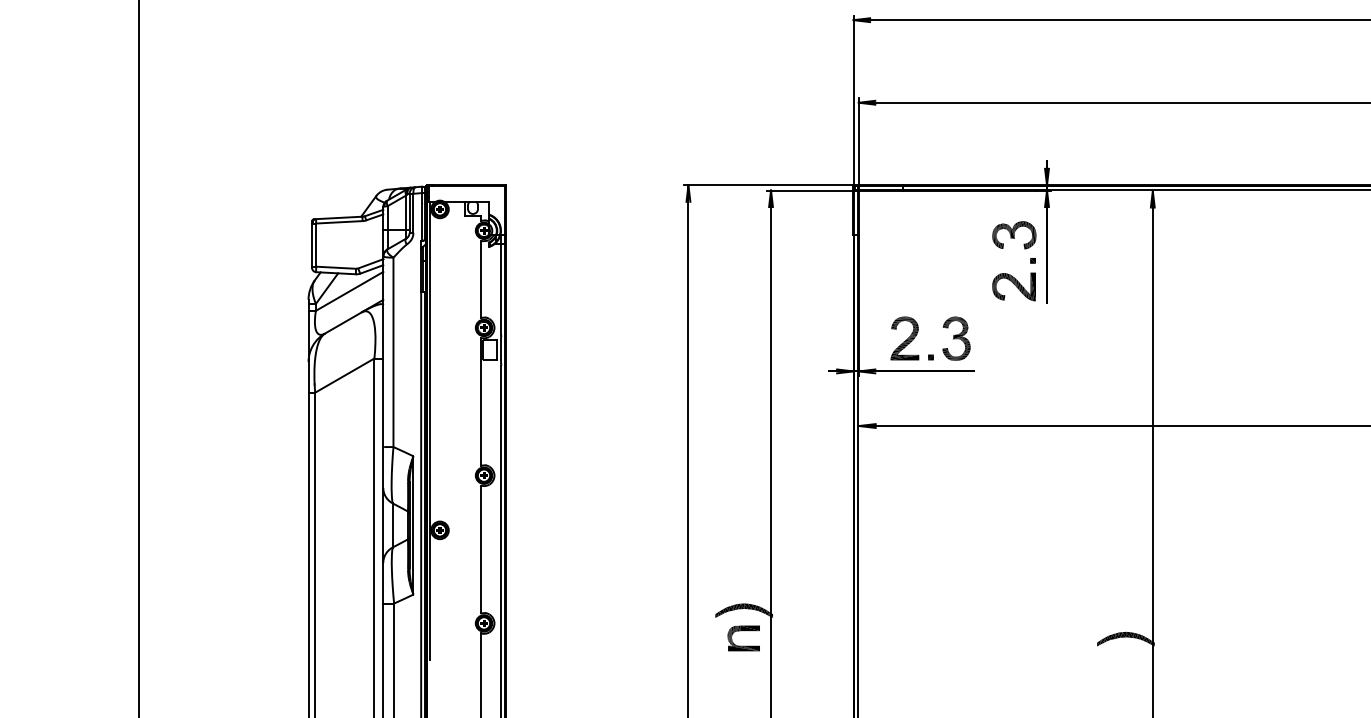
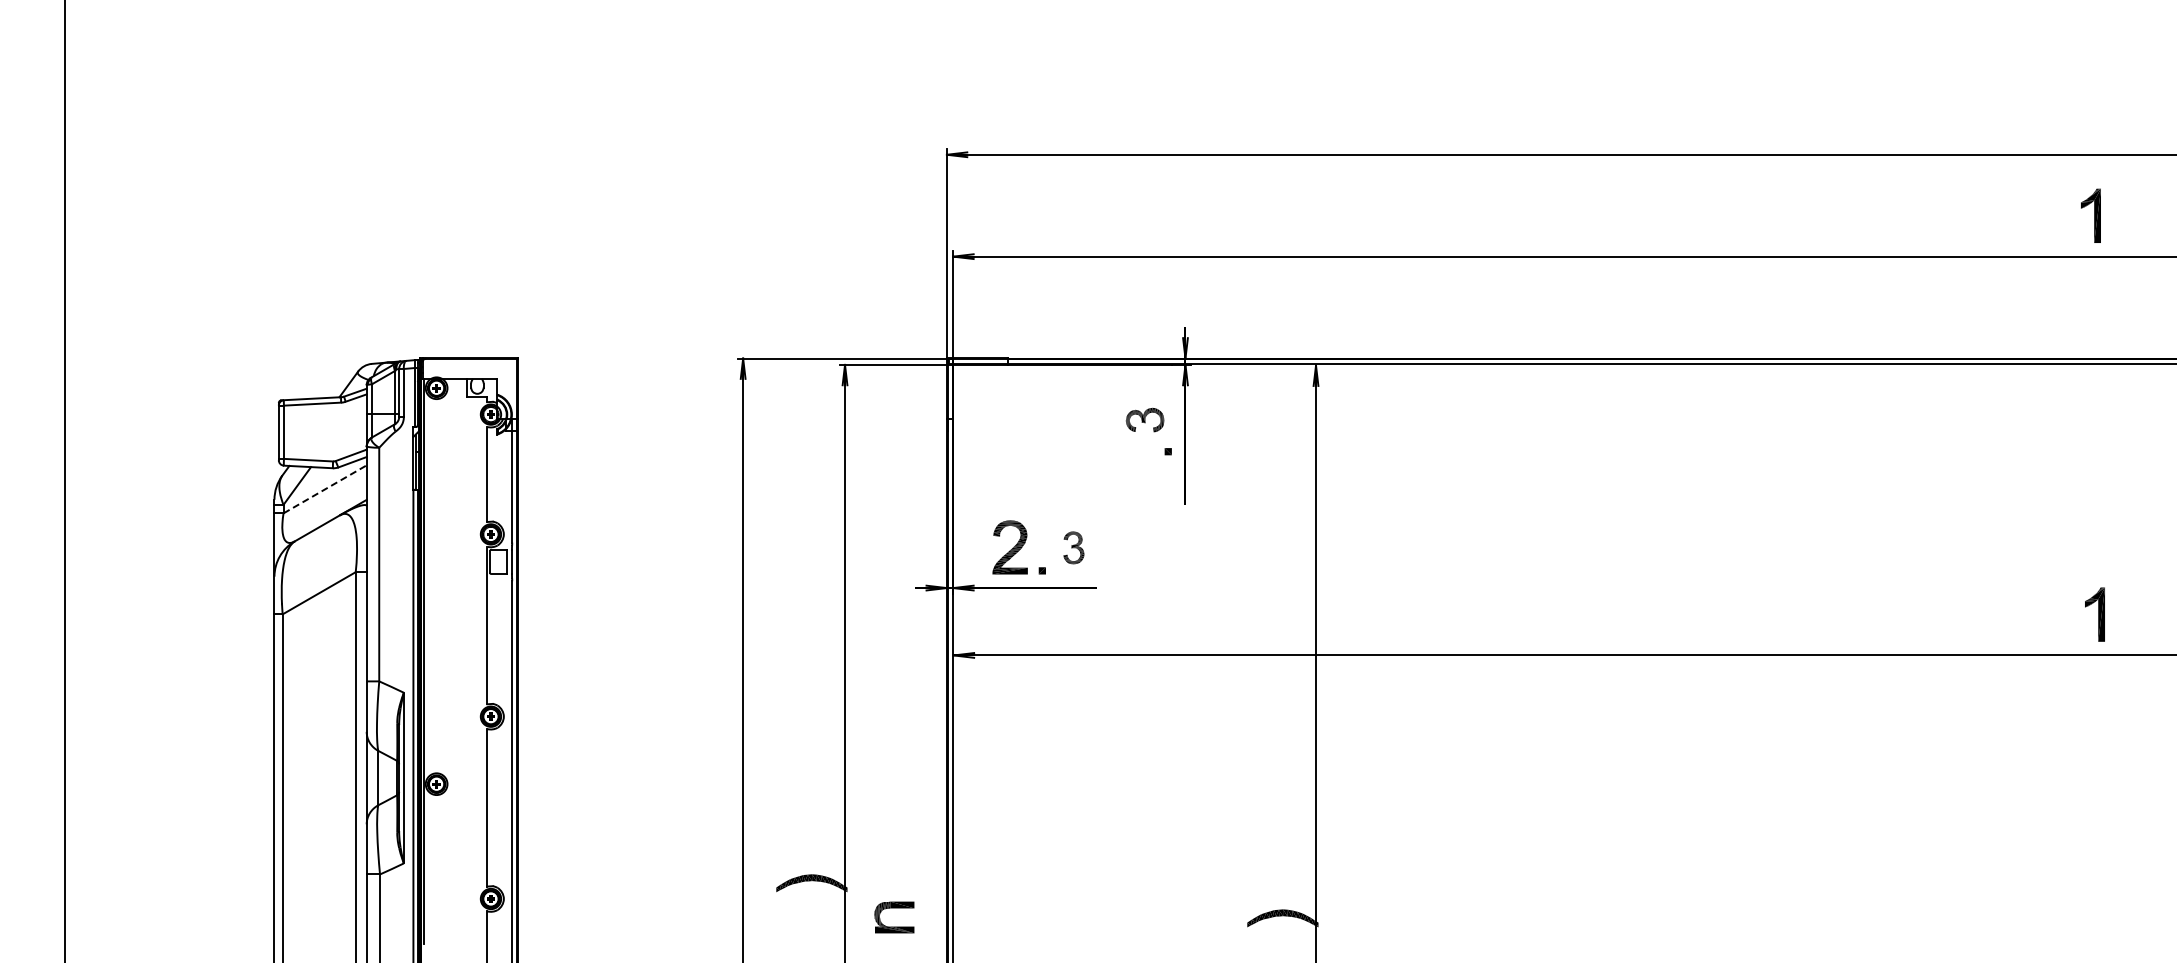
part: (1013, 234) -> (1144, 419), size x0.7
part: (1013, 286) -> (1144, 483), removed
line: (349, 291) -> (325, 489), solid -> dashed
part: (956, 338) -> (1073, 547), size x0.6
part: (743, 631) -> (894, 908), moved

